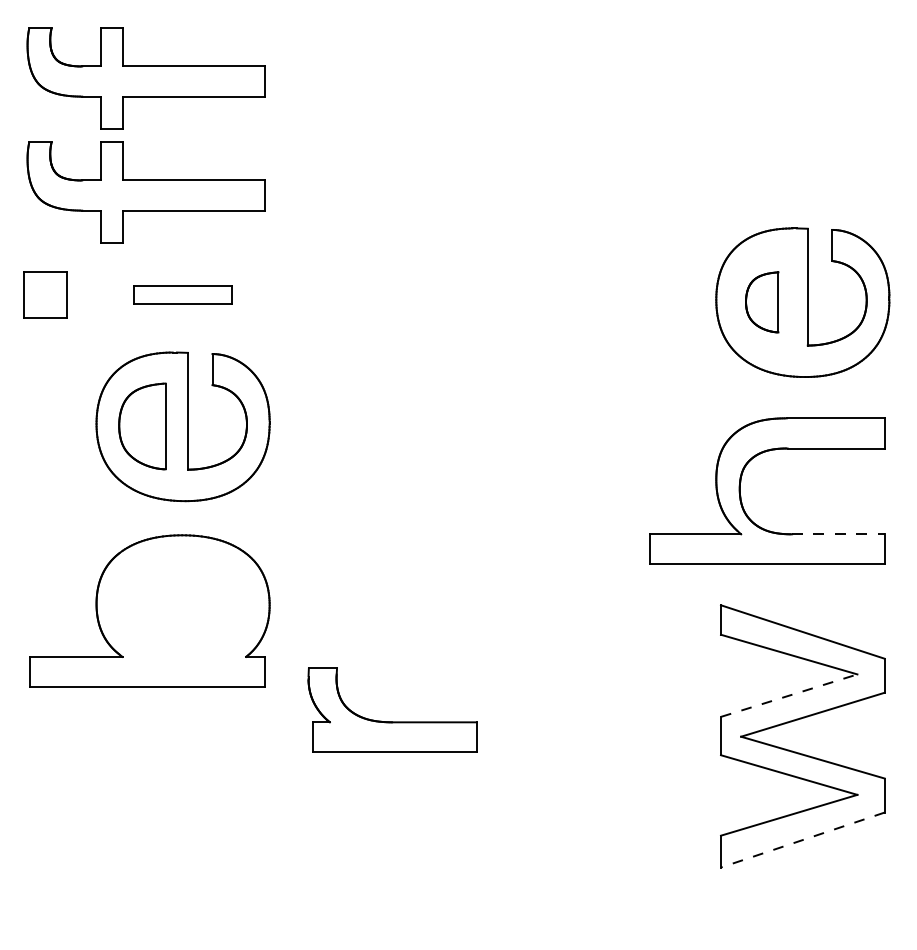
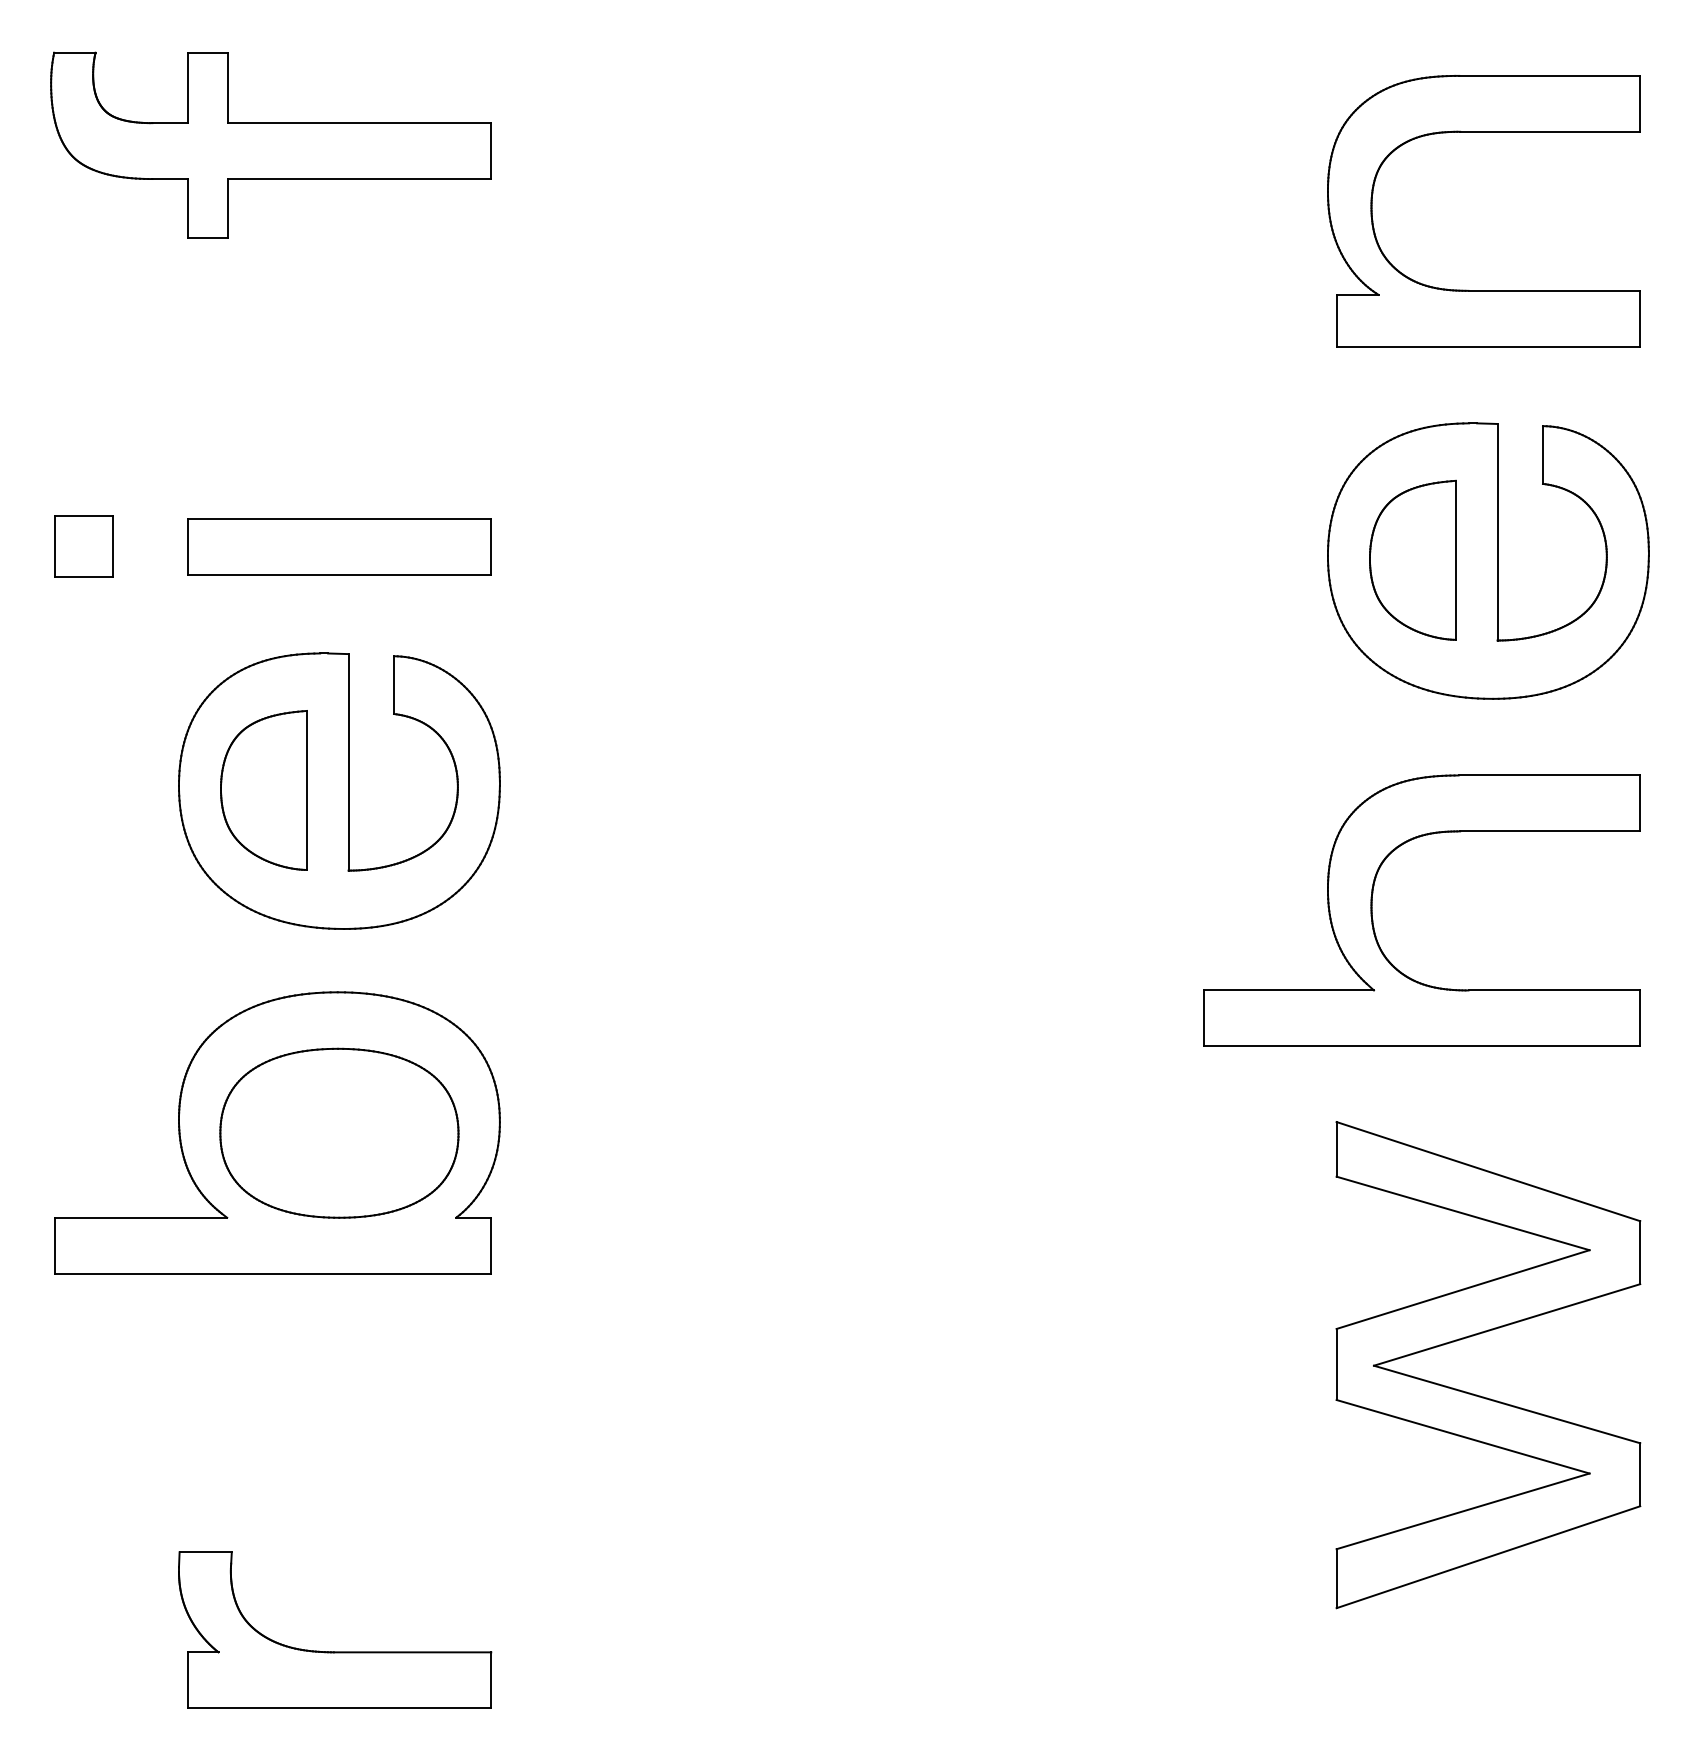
part: (800, 71) -> (1484, 132), added
part: (145, 192) -> (269, 356), removed
part: (182, 294) -> (338, 545), size x1.67
part: (45, 295) -> (84, 547), size x0.71
part: (762, 302) -> (1413, 560), size x1.43
line: (838, 534) -> (1554, 990), dashed -> solid
part: (182, 610) -> (338, 1131), added
line: (789, 695) -> (1463, 1289), dashed -> solid
part: (392, 721) -> (334, 1650), moved
line: (802, 840) -> (1487, 1558), dashed -> solid

